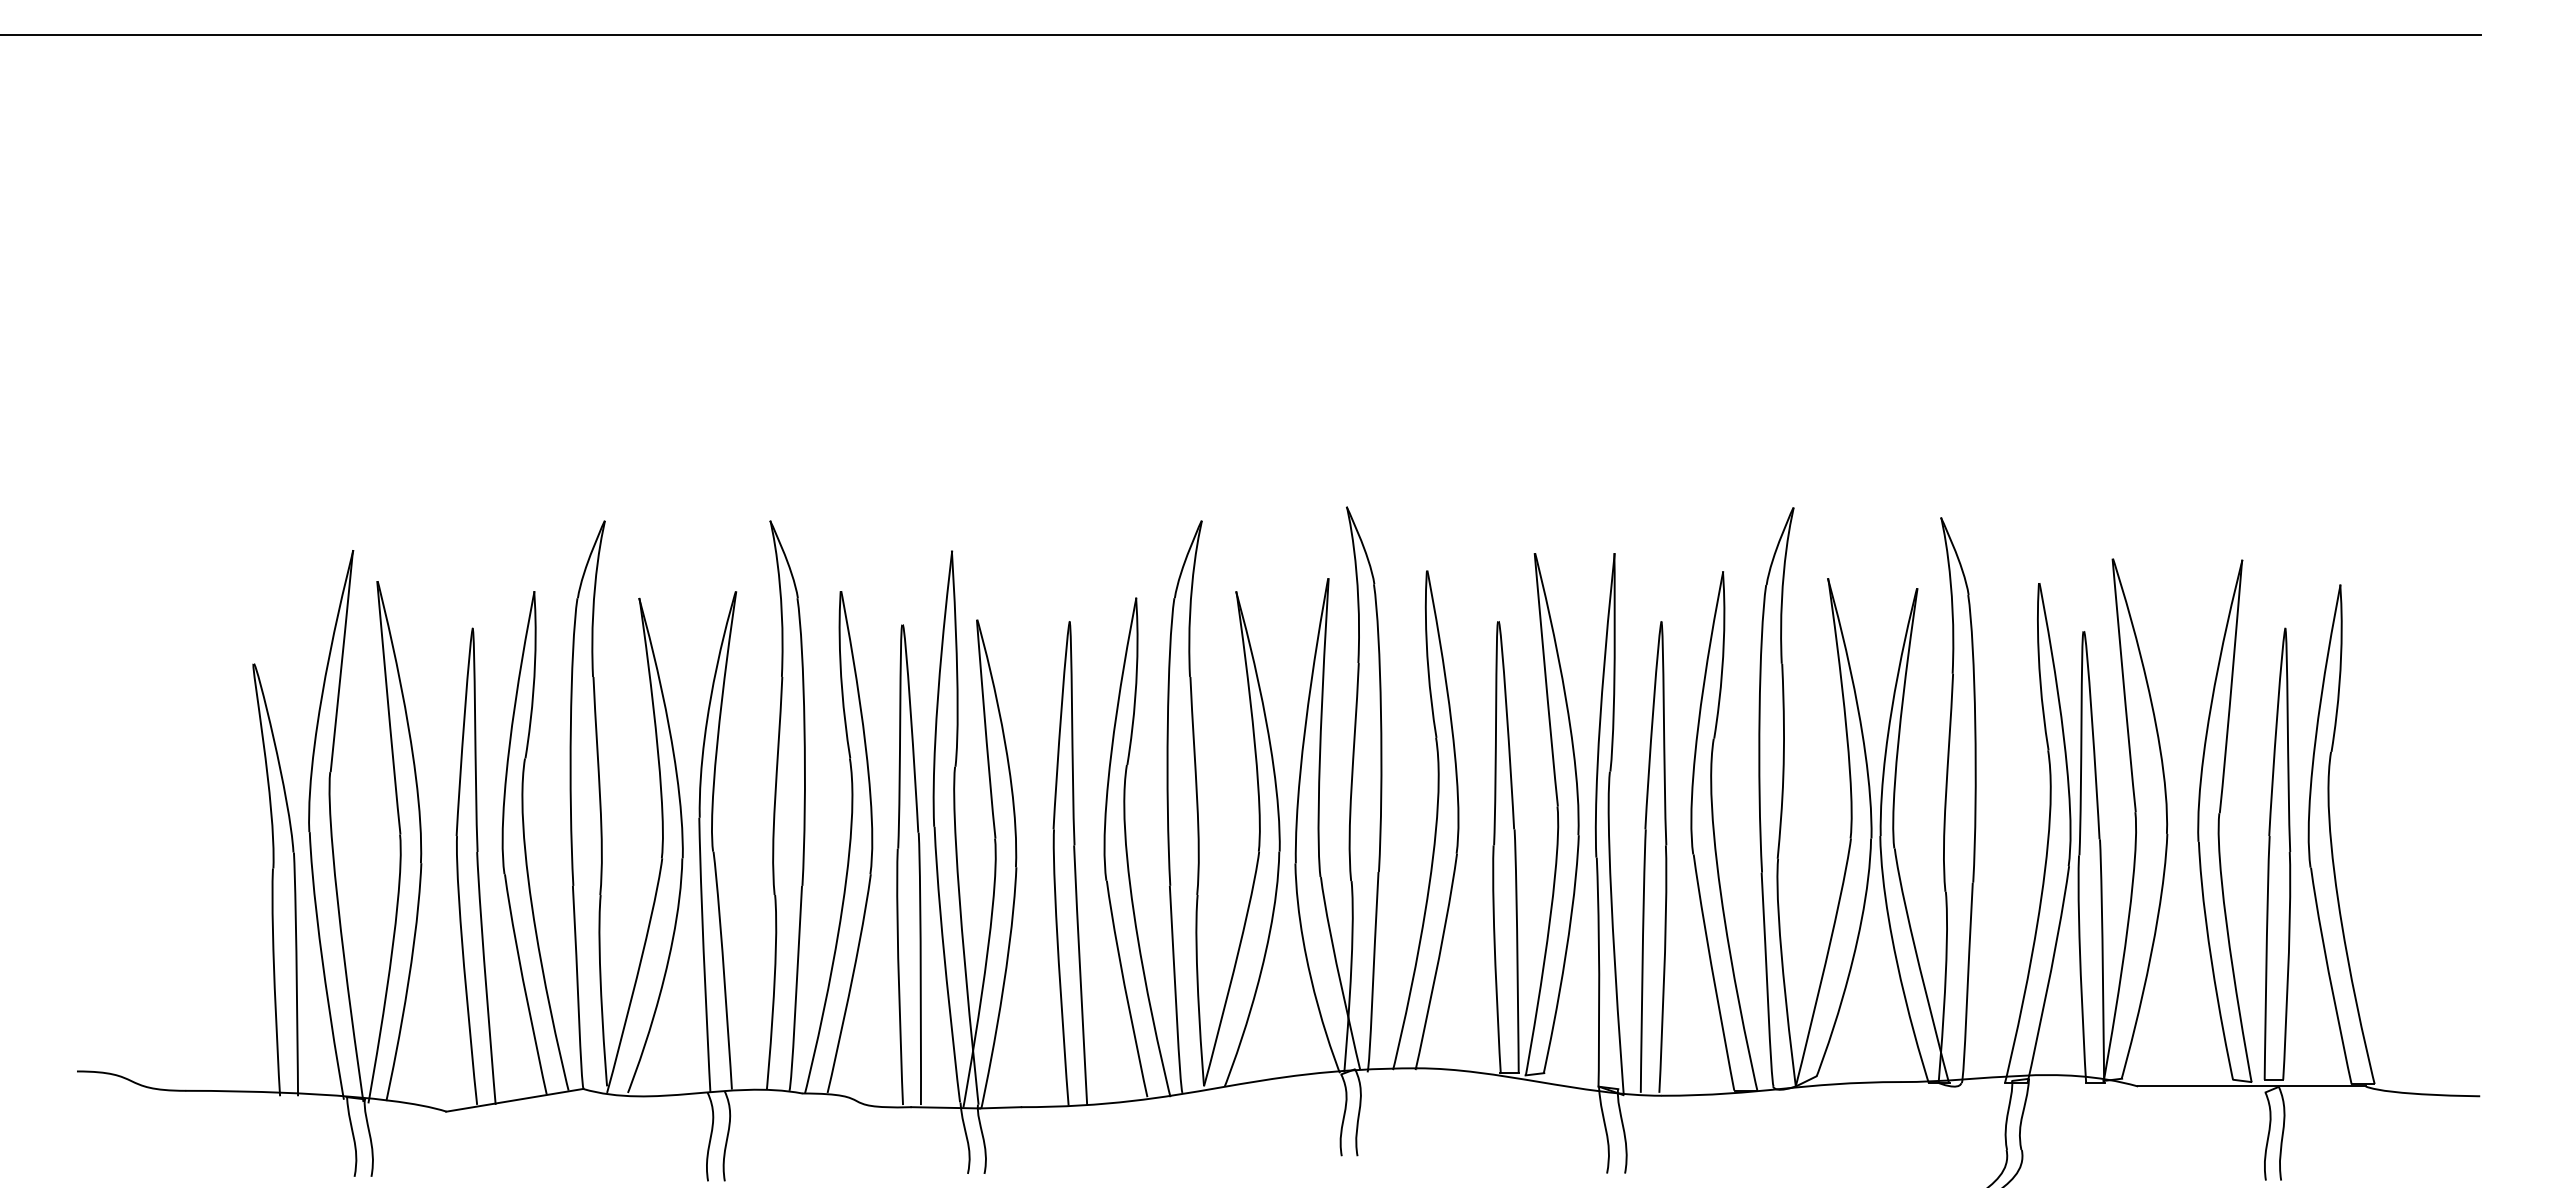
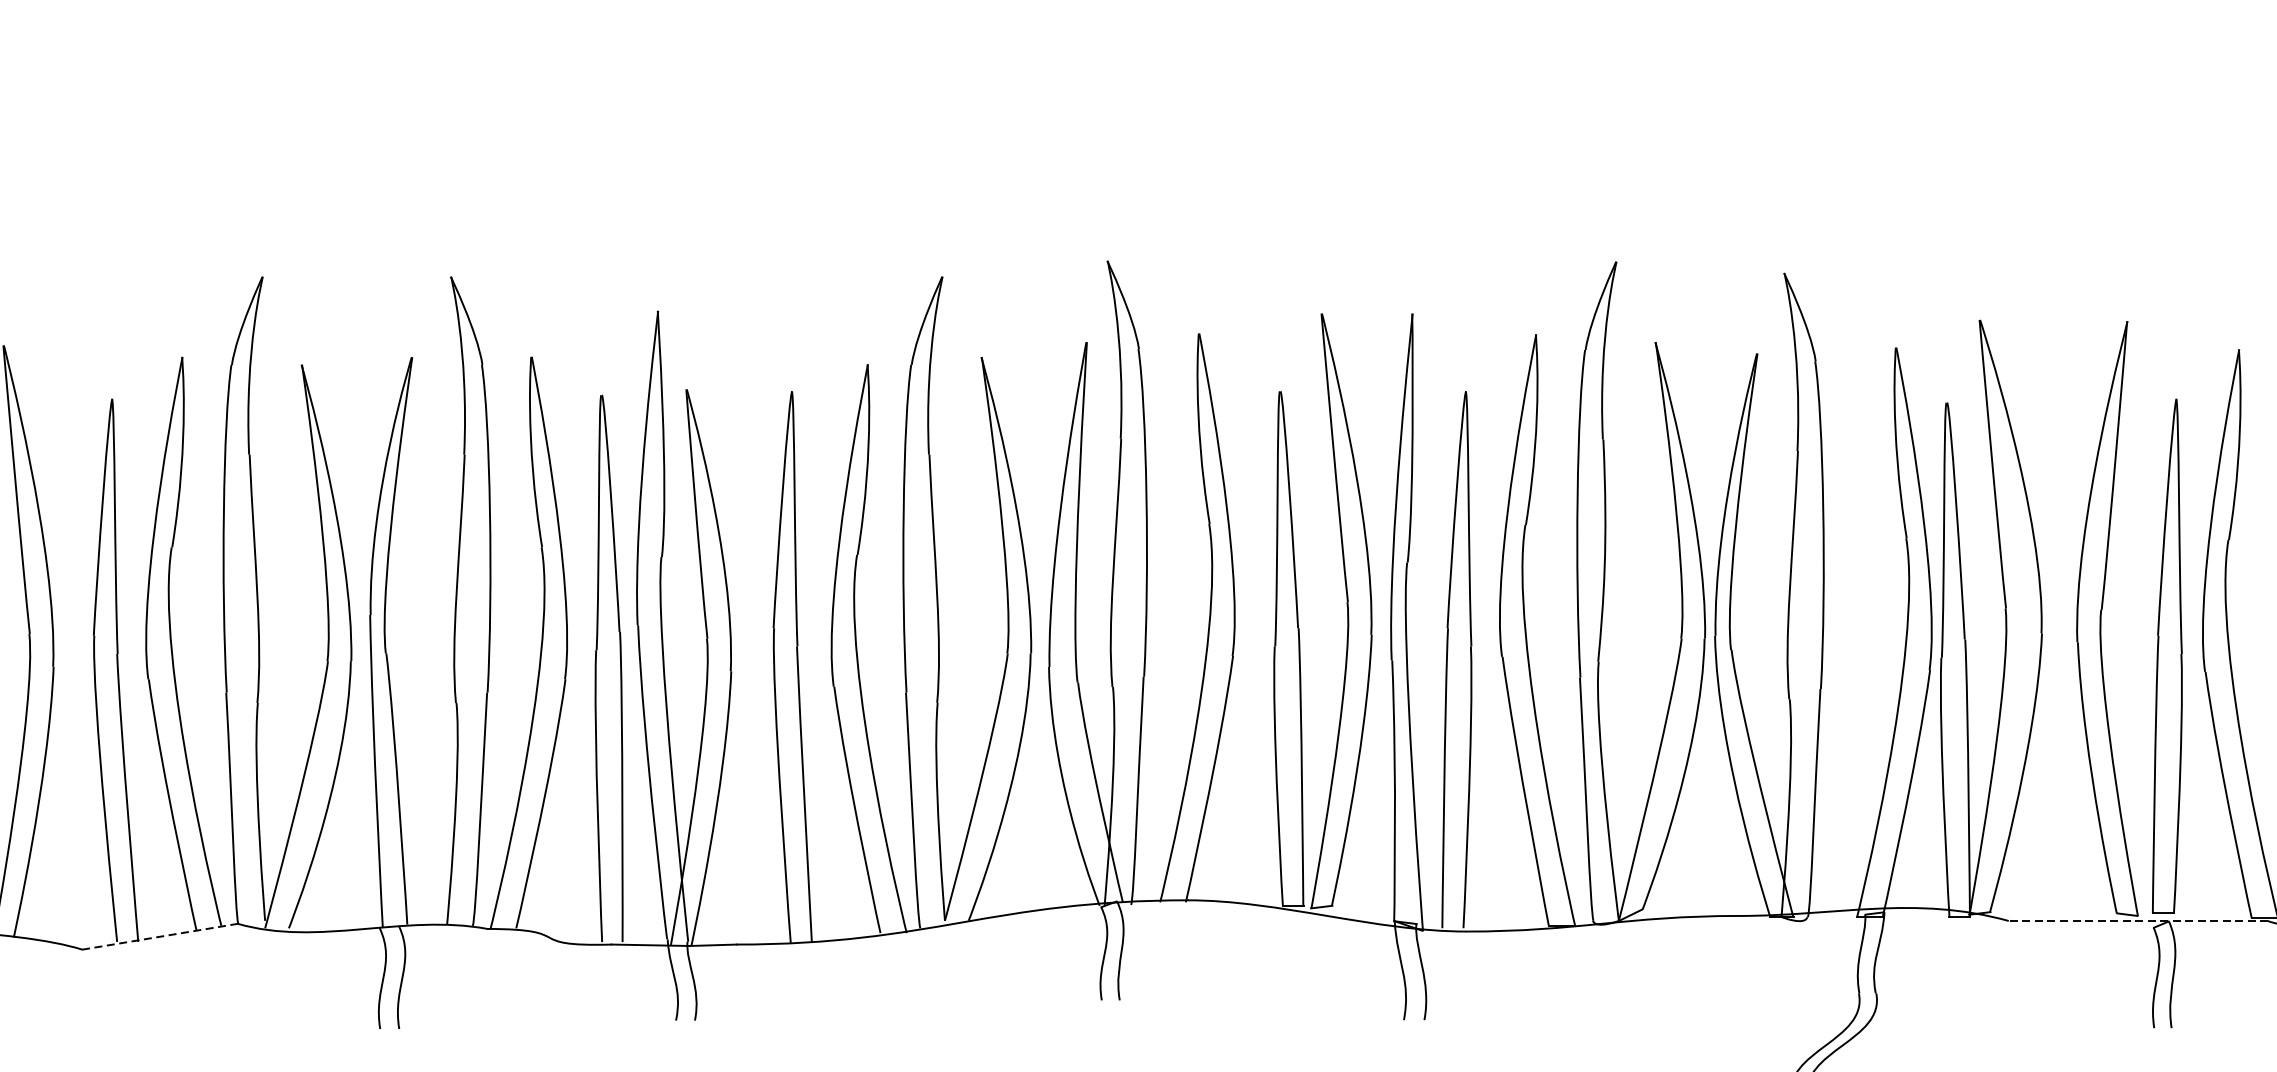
line: (2251, 1086) -> (2137, 921), solid -> dashed
line: (514, 1100) -> (159, 936), solid -> dashed

